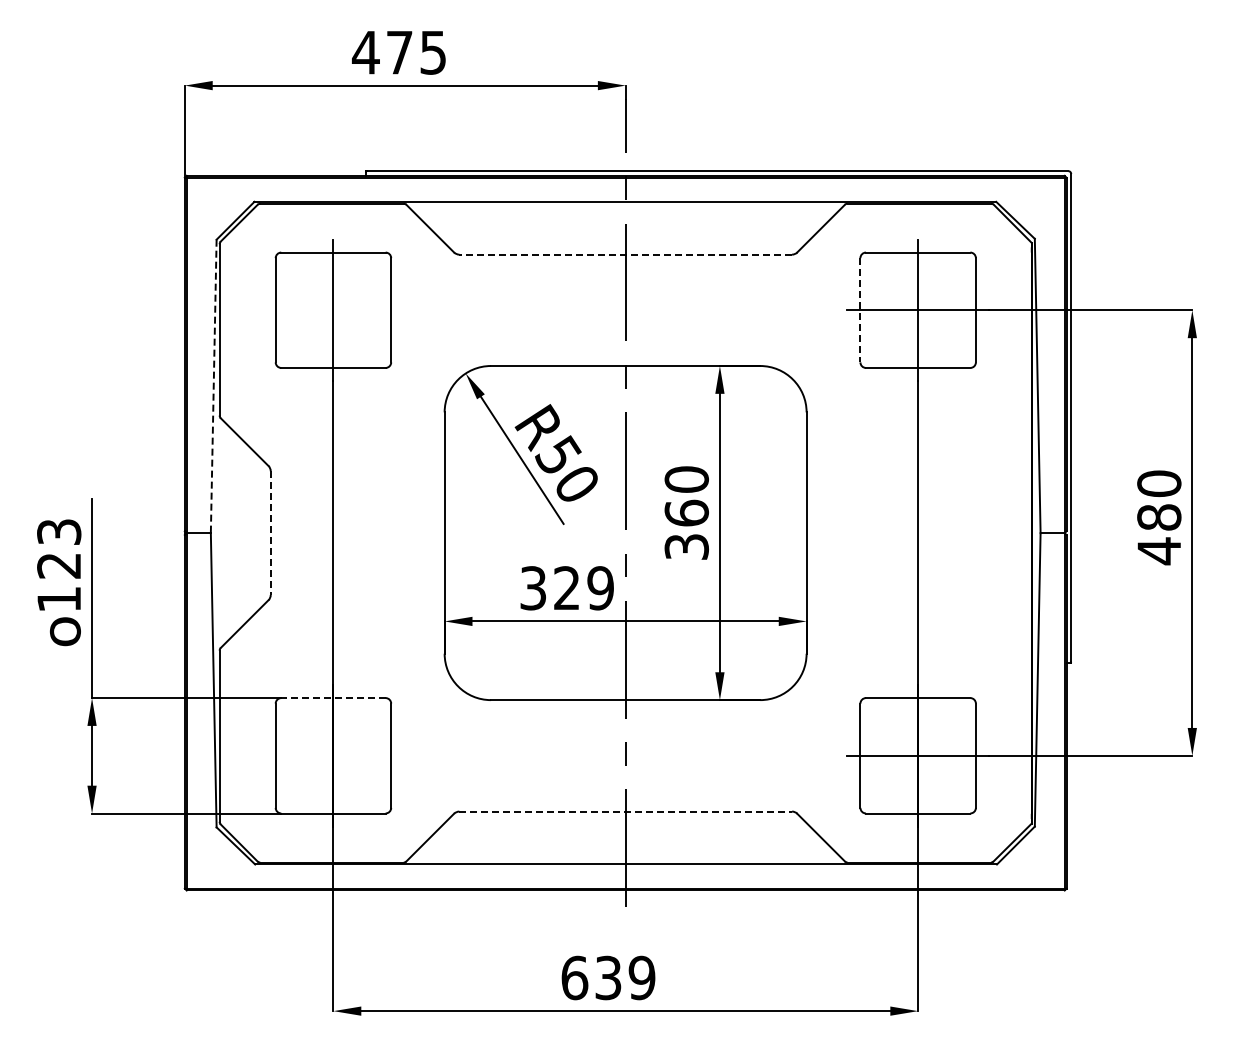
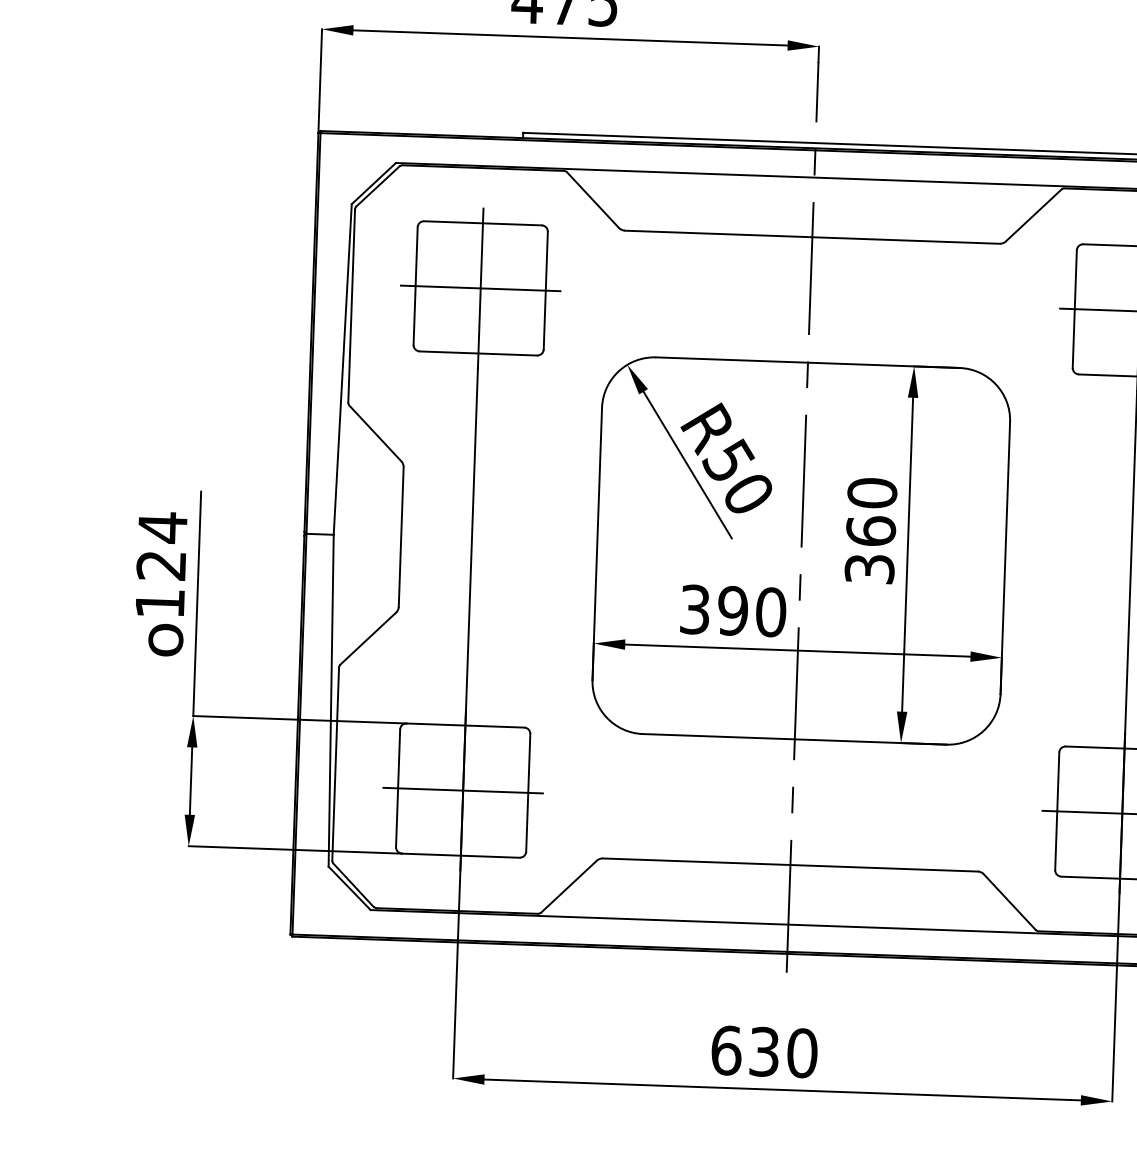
line: (625, 254) -> (812, 236), dashed -> solid
line: (333, 310) -> (480, 288), added
line: (860, 310) -> (1074, 309), dashed -> solid
line: (213, 386) -> (342, 369), dashed -> solid
text: (59, 532) -> (163, 528), 123 -> 124
line: (270, 533) -> (400, 537), dashed -> solid
text: (583, 588) -> (751, 611), 329 -> 390
line: (332, 698) -> (464, 725), dashed -> solid
line: (333, 755) -> (463, 790), added
line: (626, 811) -> (791, 864), dashed -> solid
text: (641, 978) -> (801, 1053), 639 -> 630

